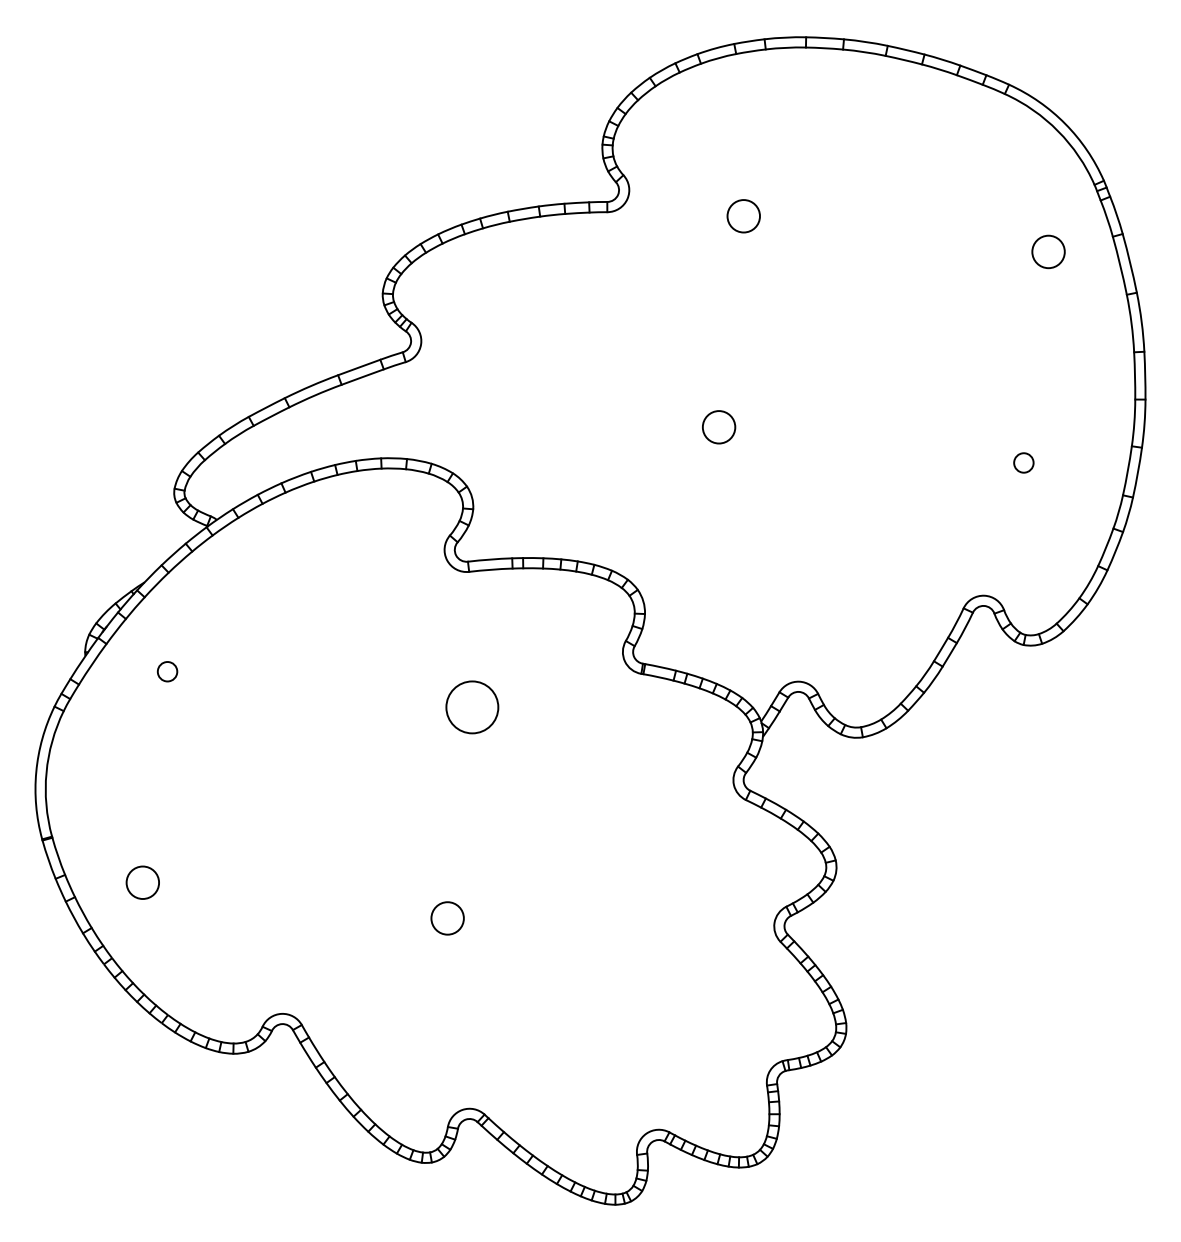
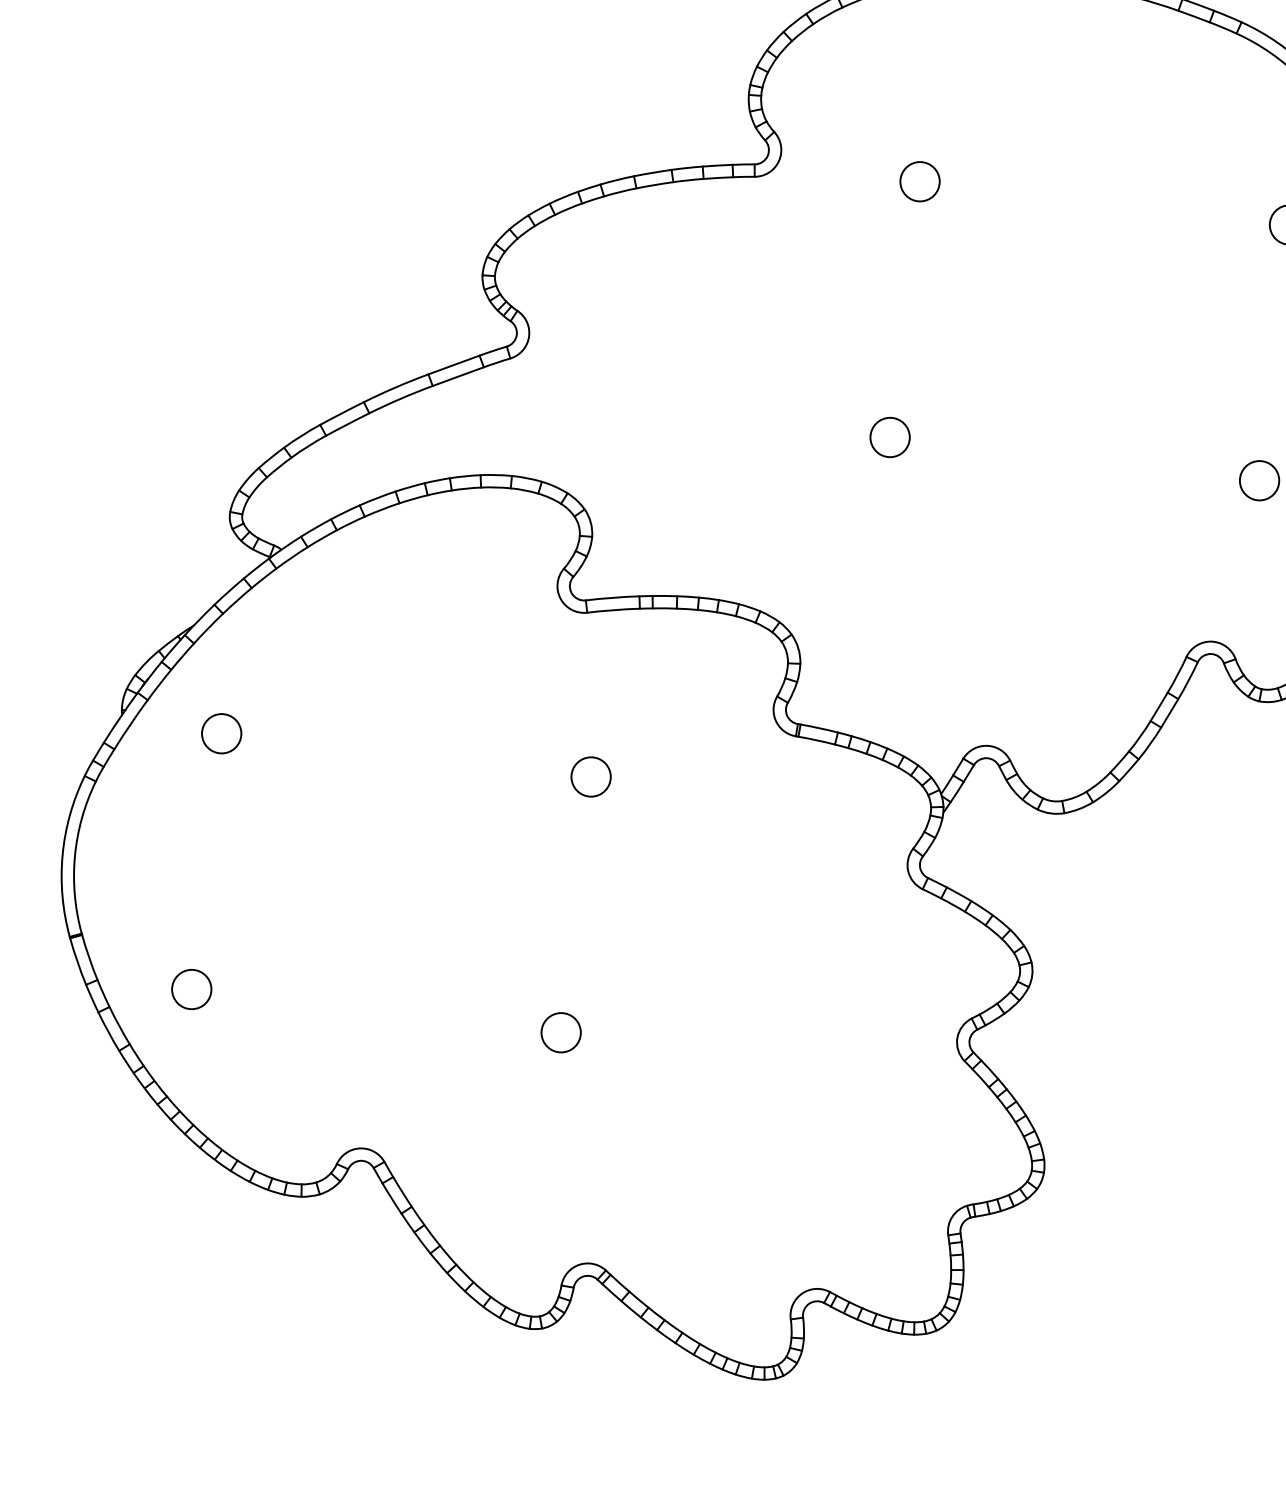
circle: (1023, 462) -> (1259, 480), size x1.67
circle: (167, 671) -> (221, 733), size x1.67
circle: (472, 707) -> (591, 777), size x0.62

